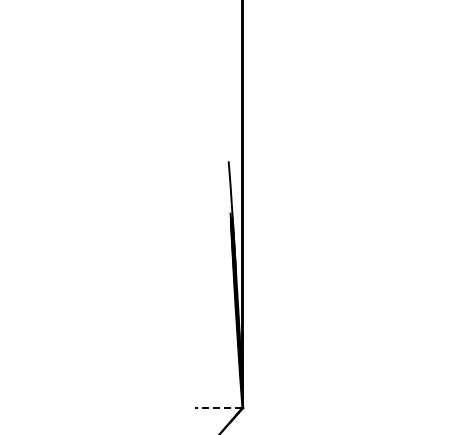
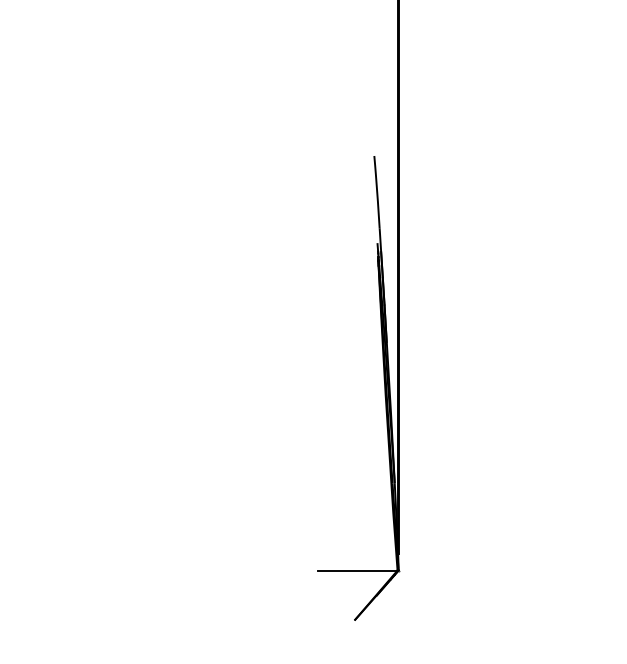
line: (218, 407) -> (357, 569), dashed -> solid

